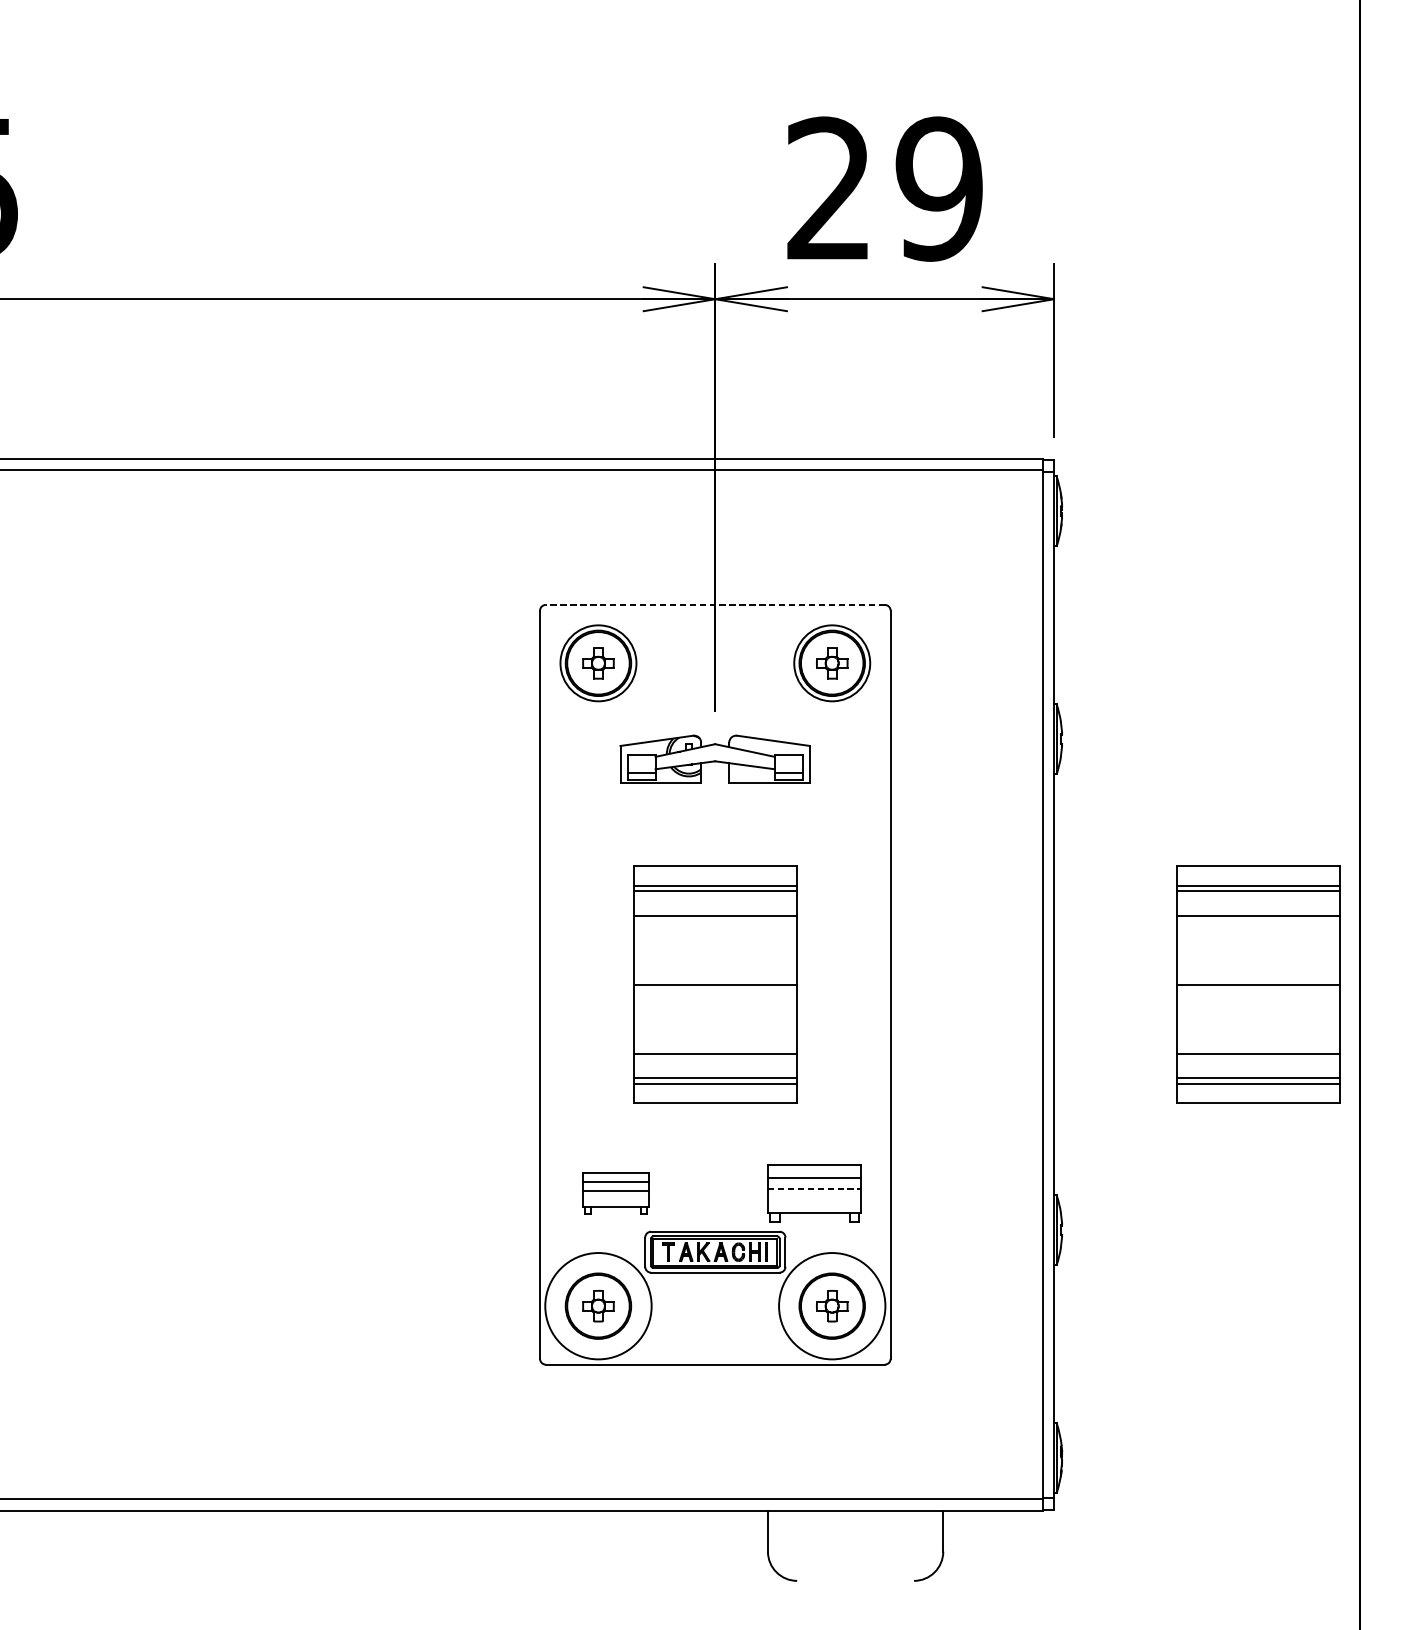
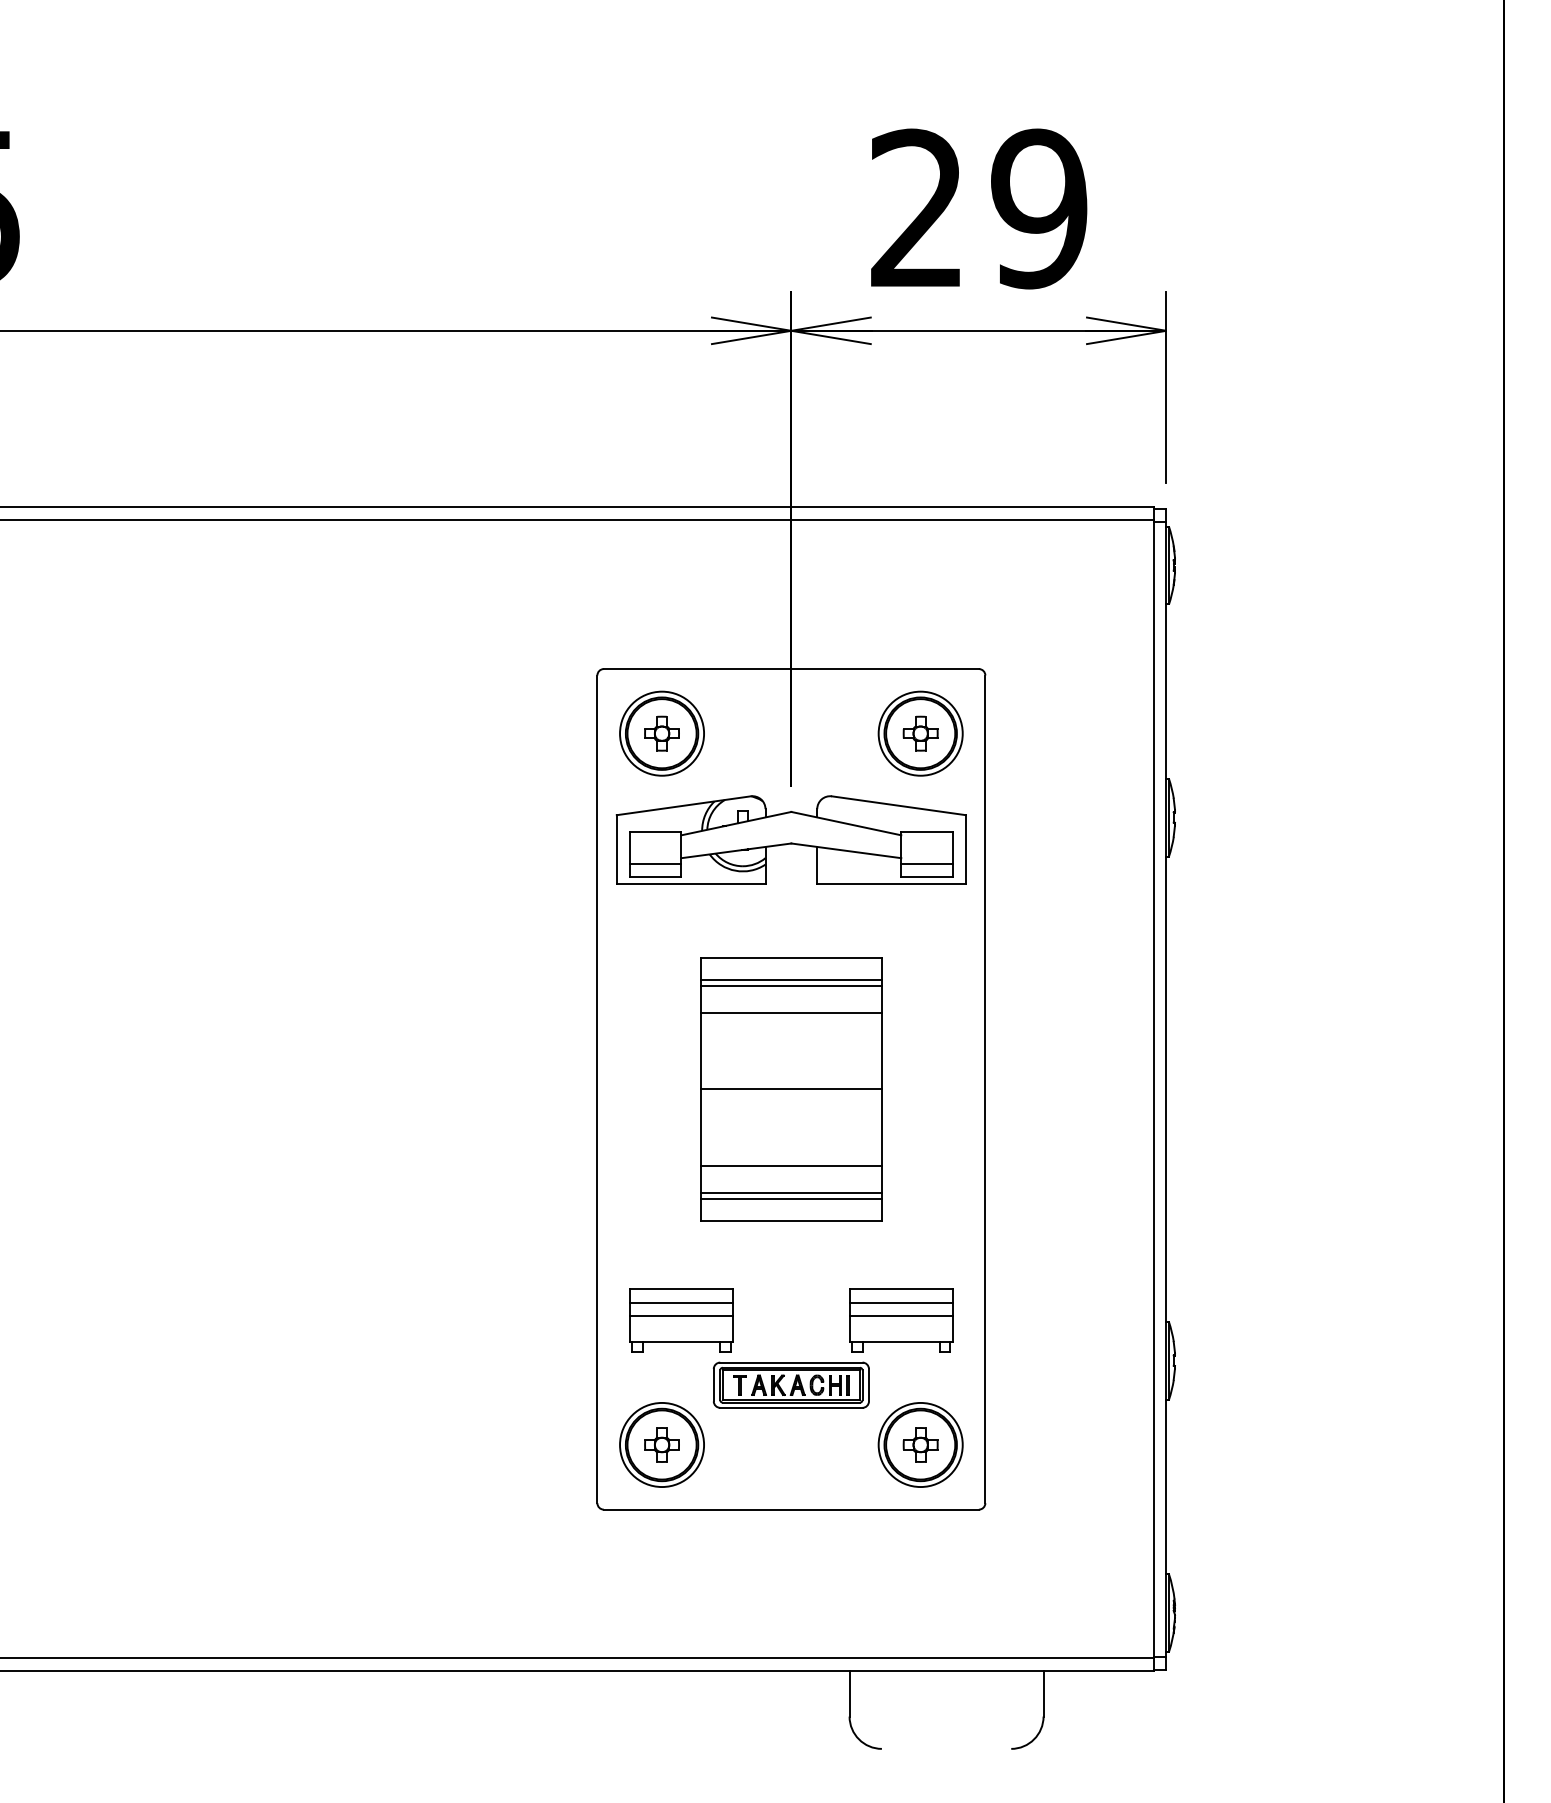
line: (715, 605) -> (791, 669), dashed -> solid
part: (714, 758) -> (790, 839), size x1.67
part: (1258, 984) -> (1392, 1089), removed
line: (814, 1189) -> (901, 1315), dashed -> solid
part: (616, 1193) -> (681, 1320), size x1.43
circle: (598, 1305) -> (662, 1444), size x0.71
circle: (832, 1305) -> (920, 1444), size x0.71

